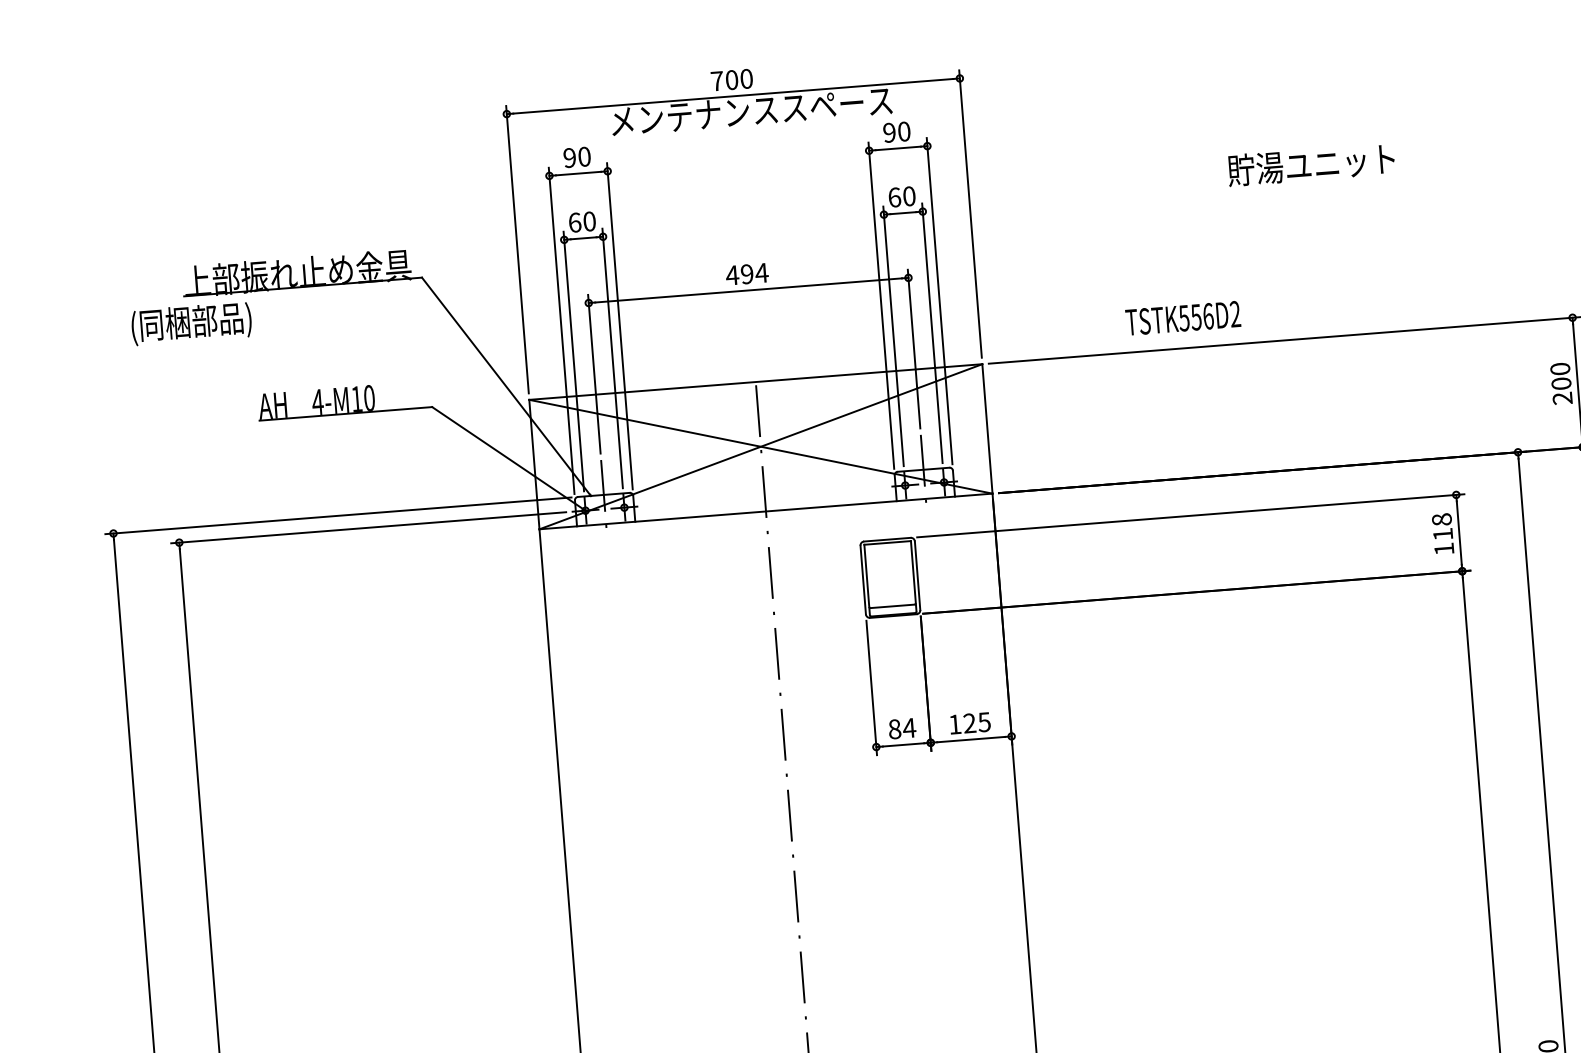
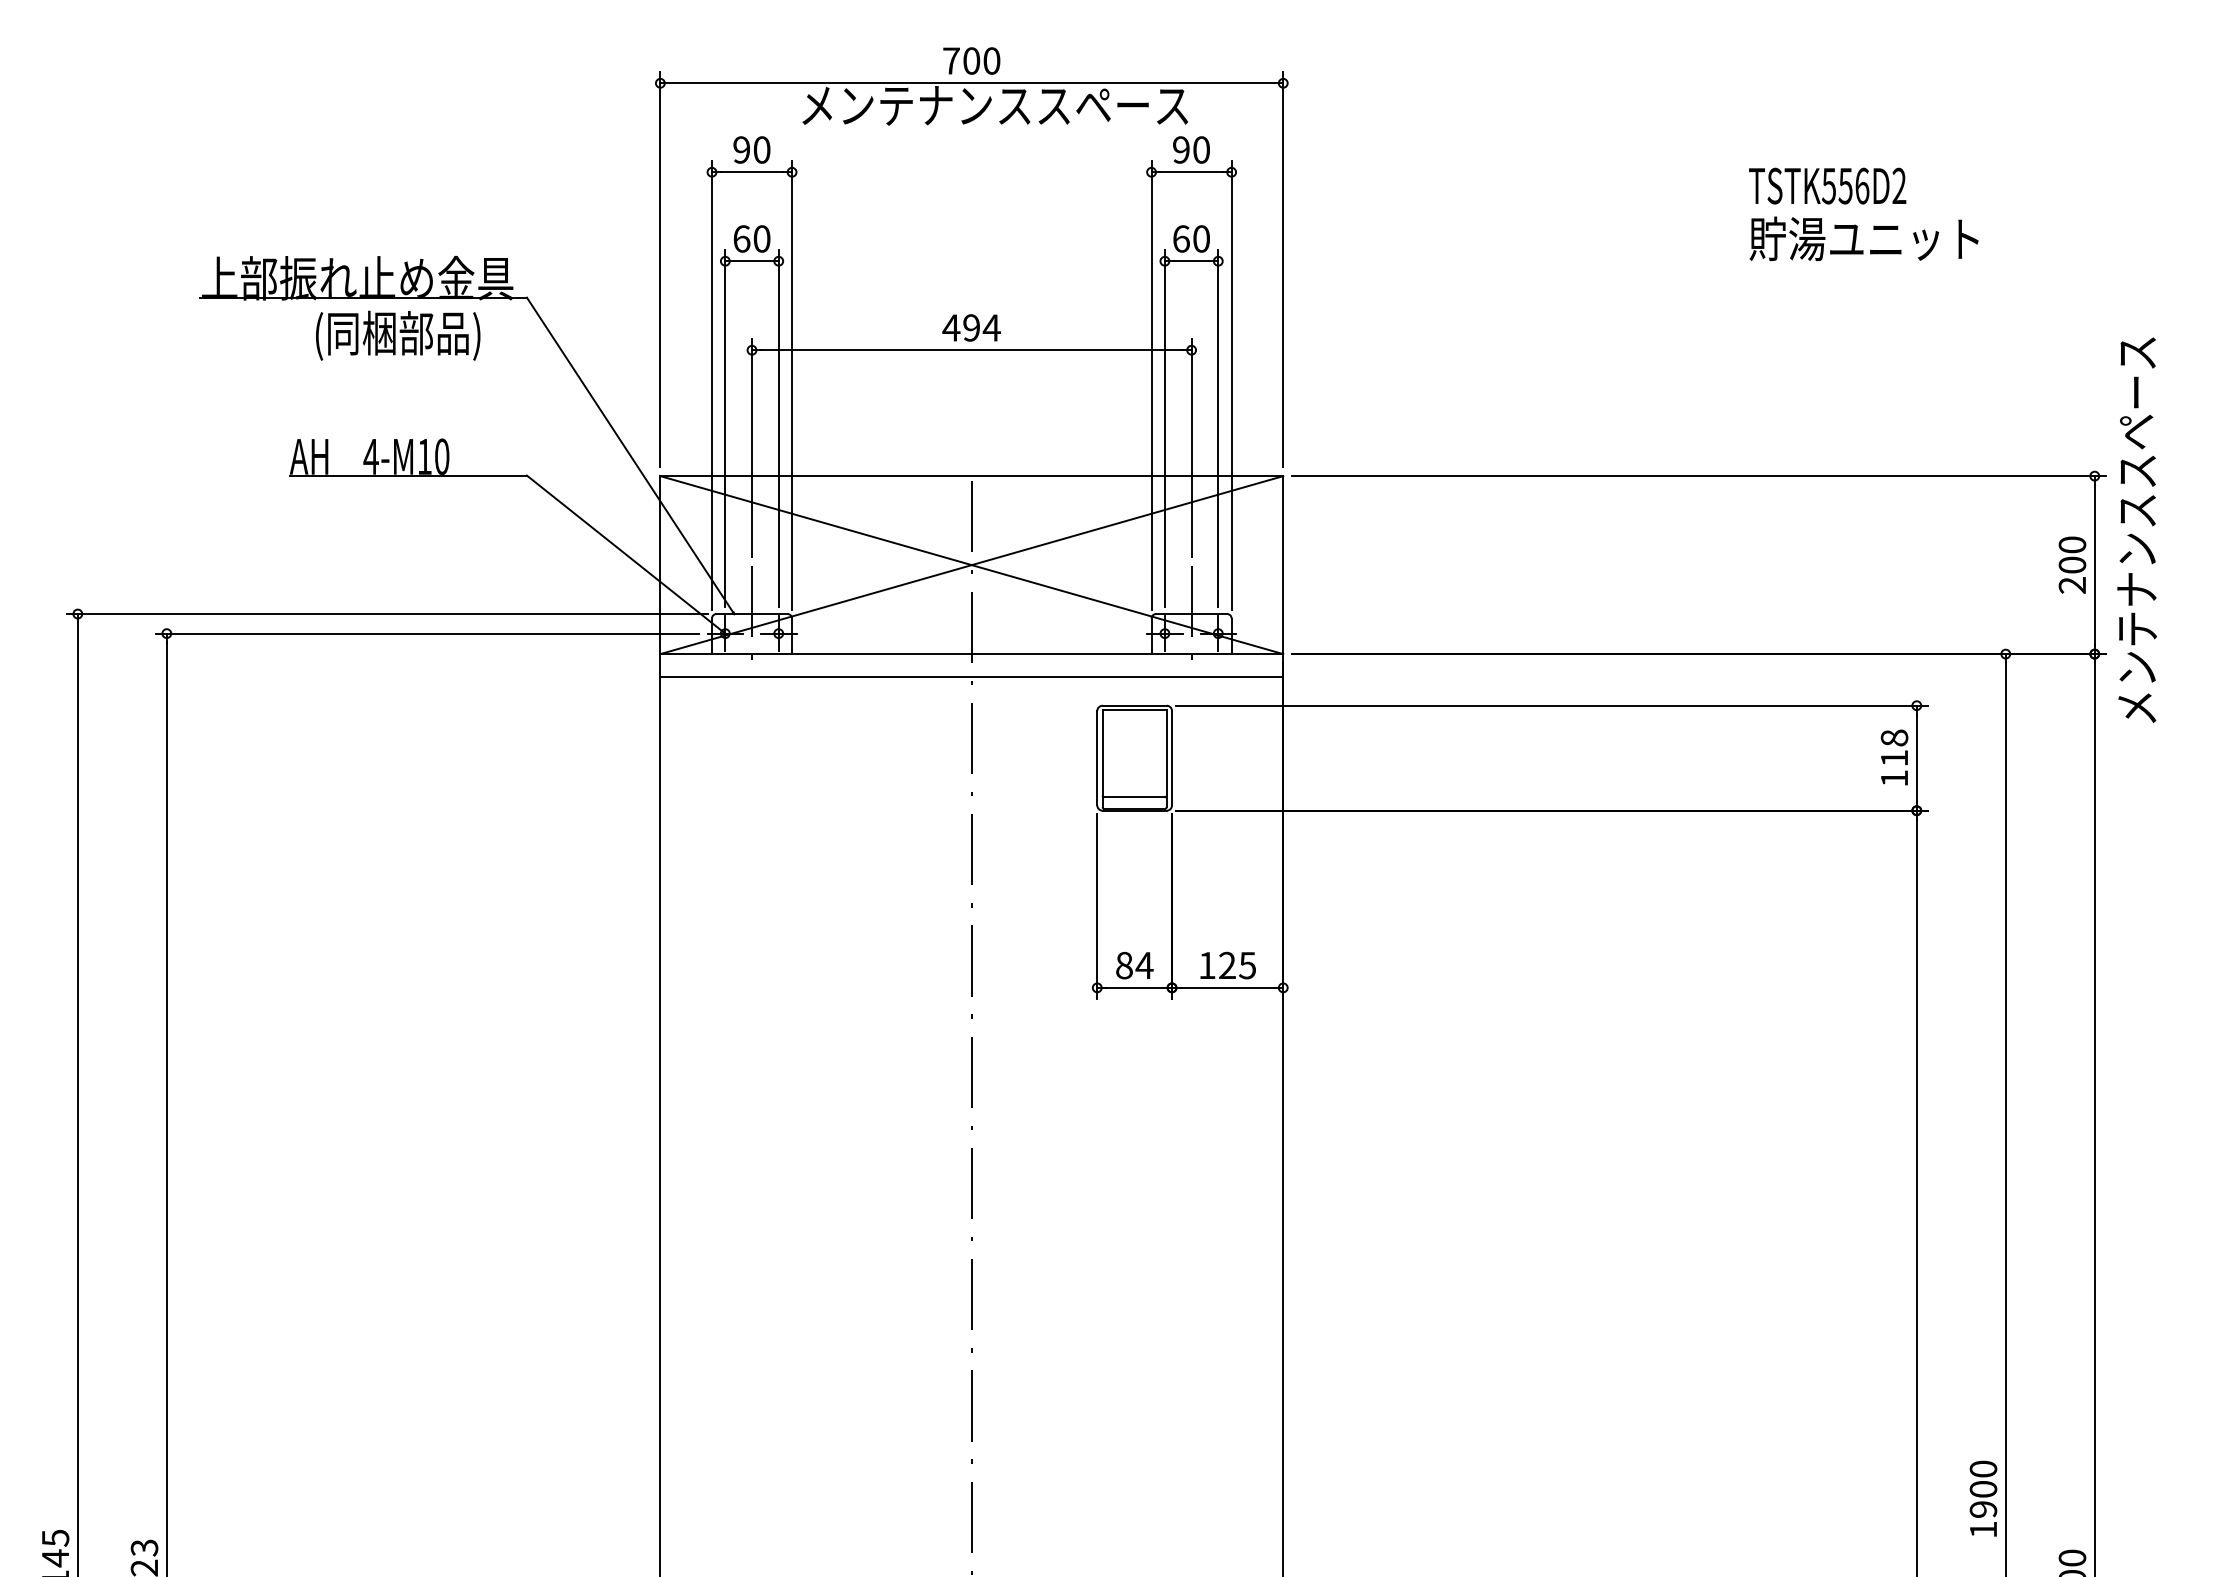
text: (1310, 164) -> (1863, 238), moved
text: (1183, 317) -> (1827, 185), moved
text: (191, 323) -> (398, 335), moved
line: (767, 528) -> (971, 677), added

